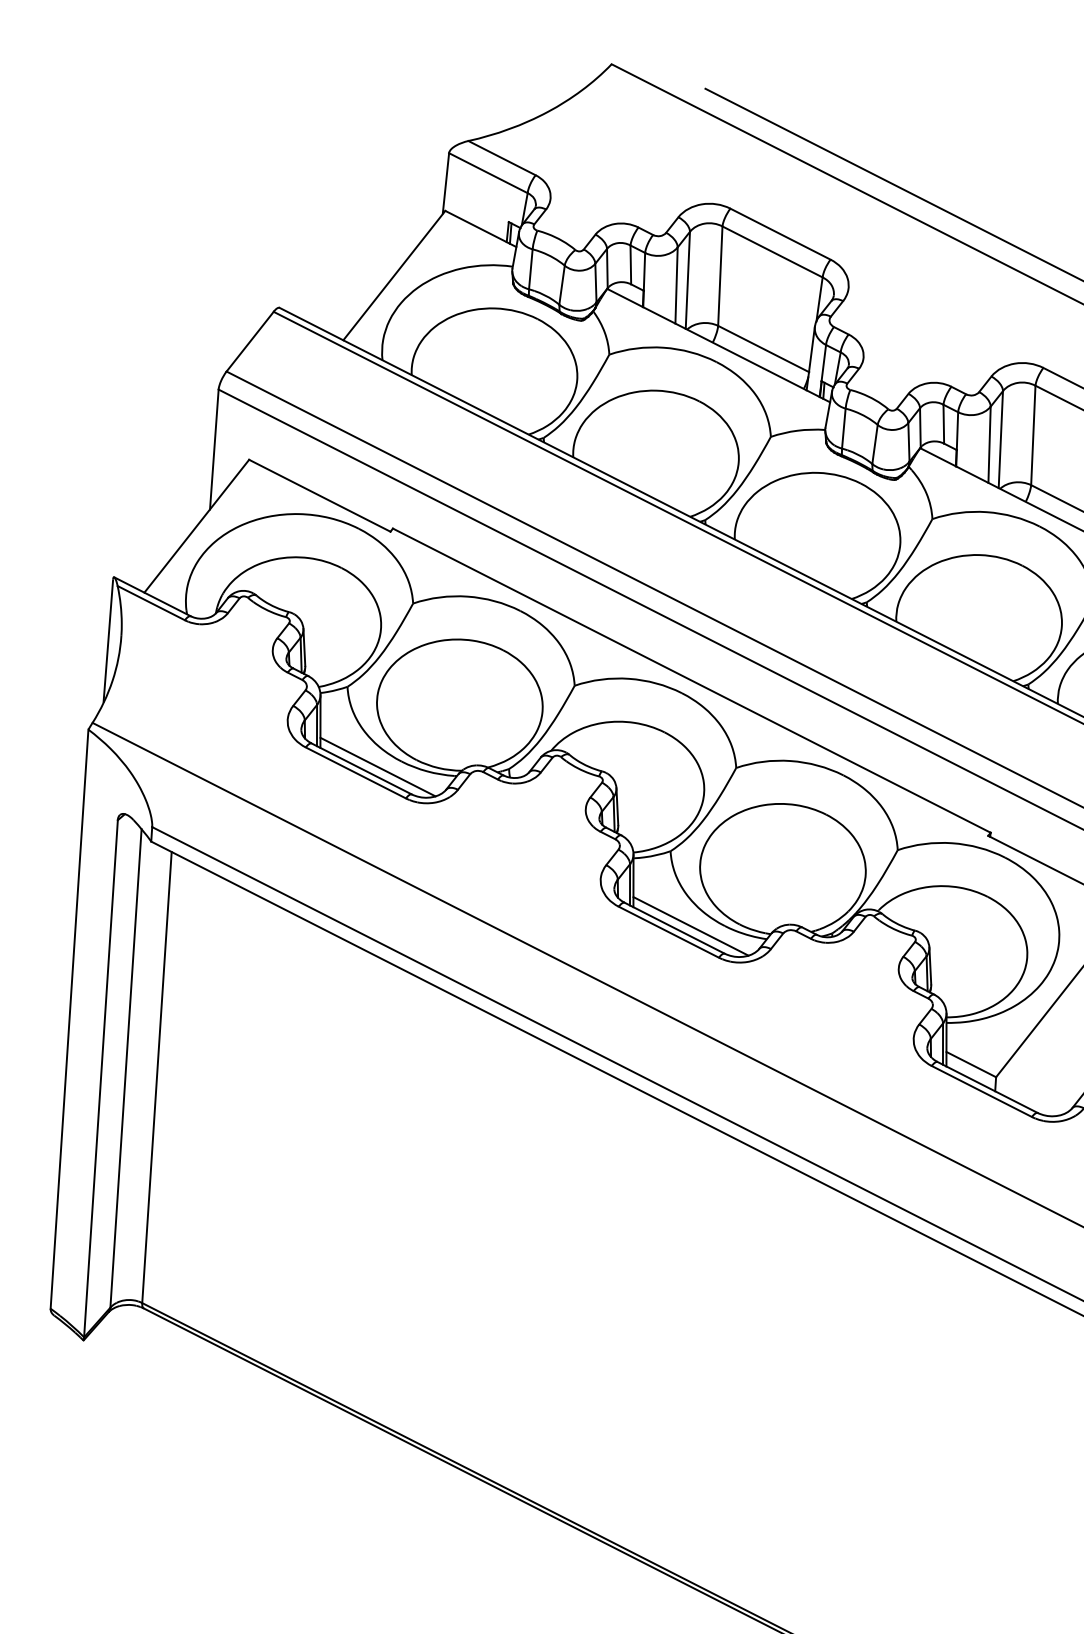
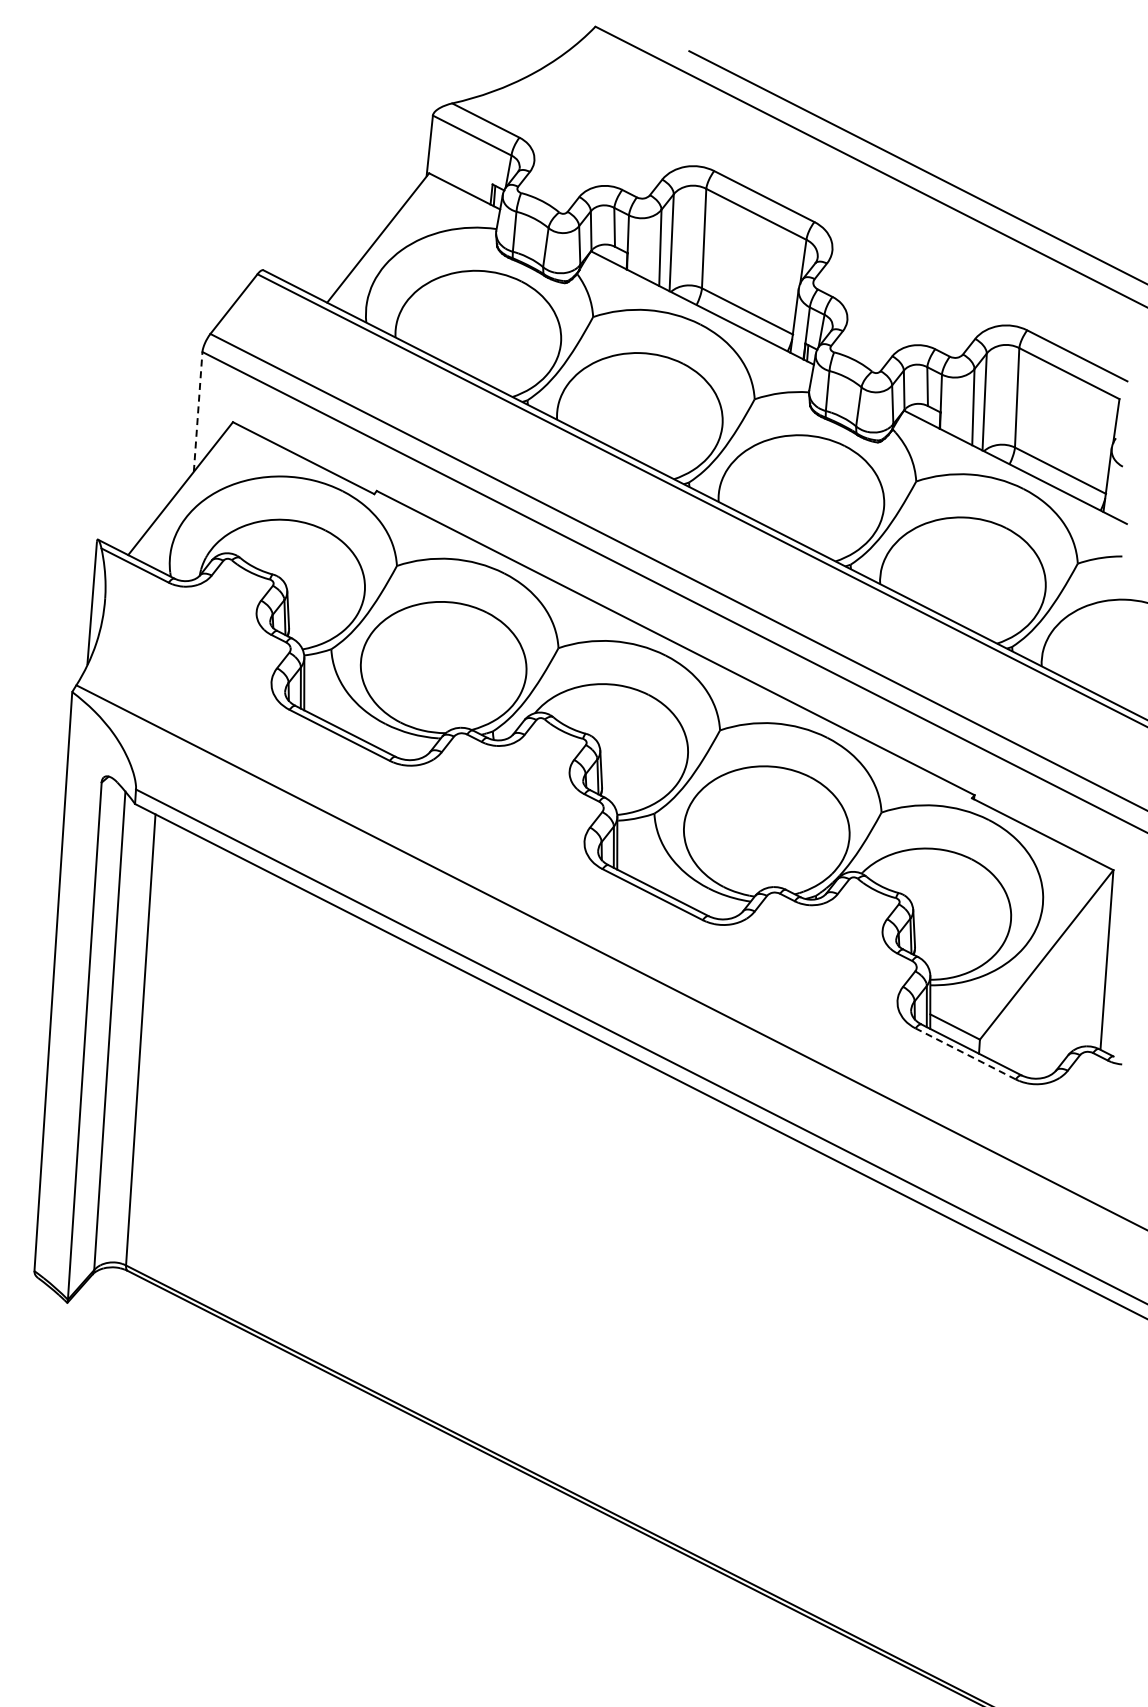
line: (214, 449) -> (198, 411), solid -> dashed
line: (377, 767) -> (361, 729), removed
line: (690, 926) -> (674, 888), removed
line: (981, 1091) -> (965, 1053), solid -> dashed

